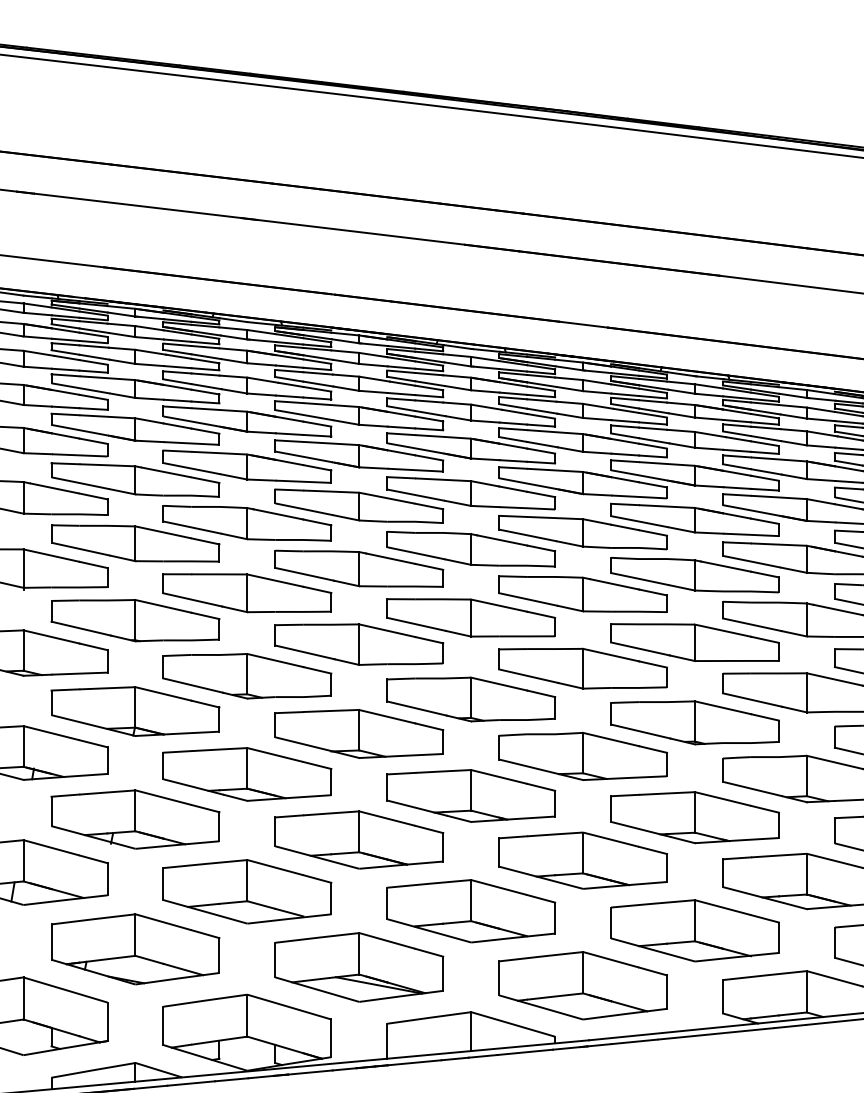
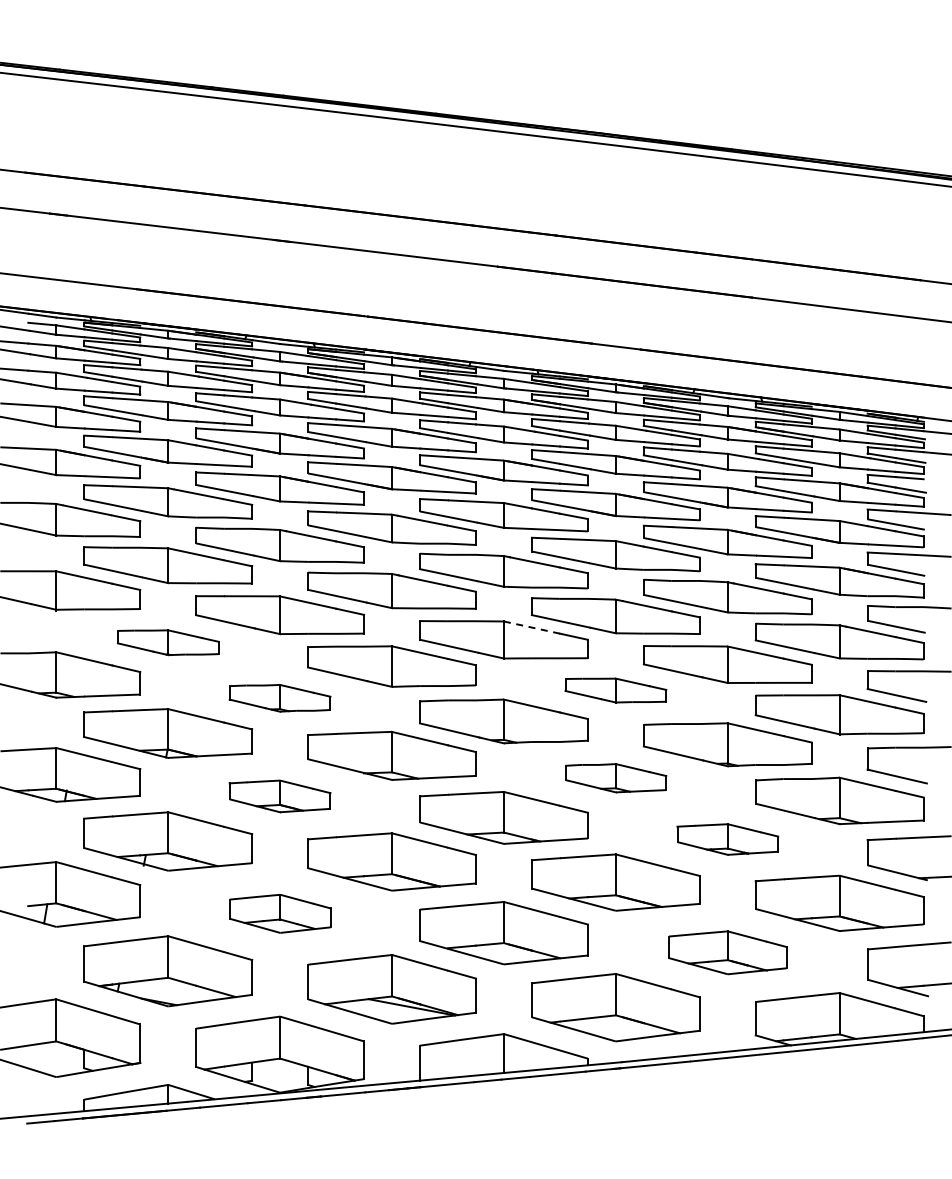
line: (498, 605) -> (531, 627), solid -> dashed
part: (135, 620) -> (168, 642), size x0.6
part: (582, 668) -> (615, 690), size x0.6
part: (246, 676) -> (279, 698), size x0.6
part: (582, 755) -> (615, 777), size x0.6
part: (246, 774) -> (279, 796), size x0.6
part: (694, 817) -> (727, 839), size x0.6
part: (247, 891) -> (280, 913), size x0.6
part: (694, 930) -> (727, 952), size x0.7

